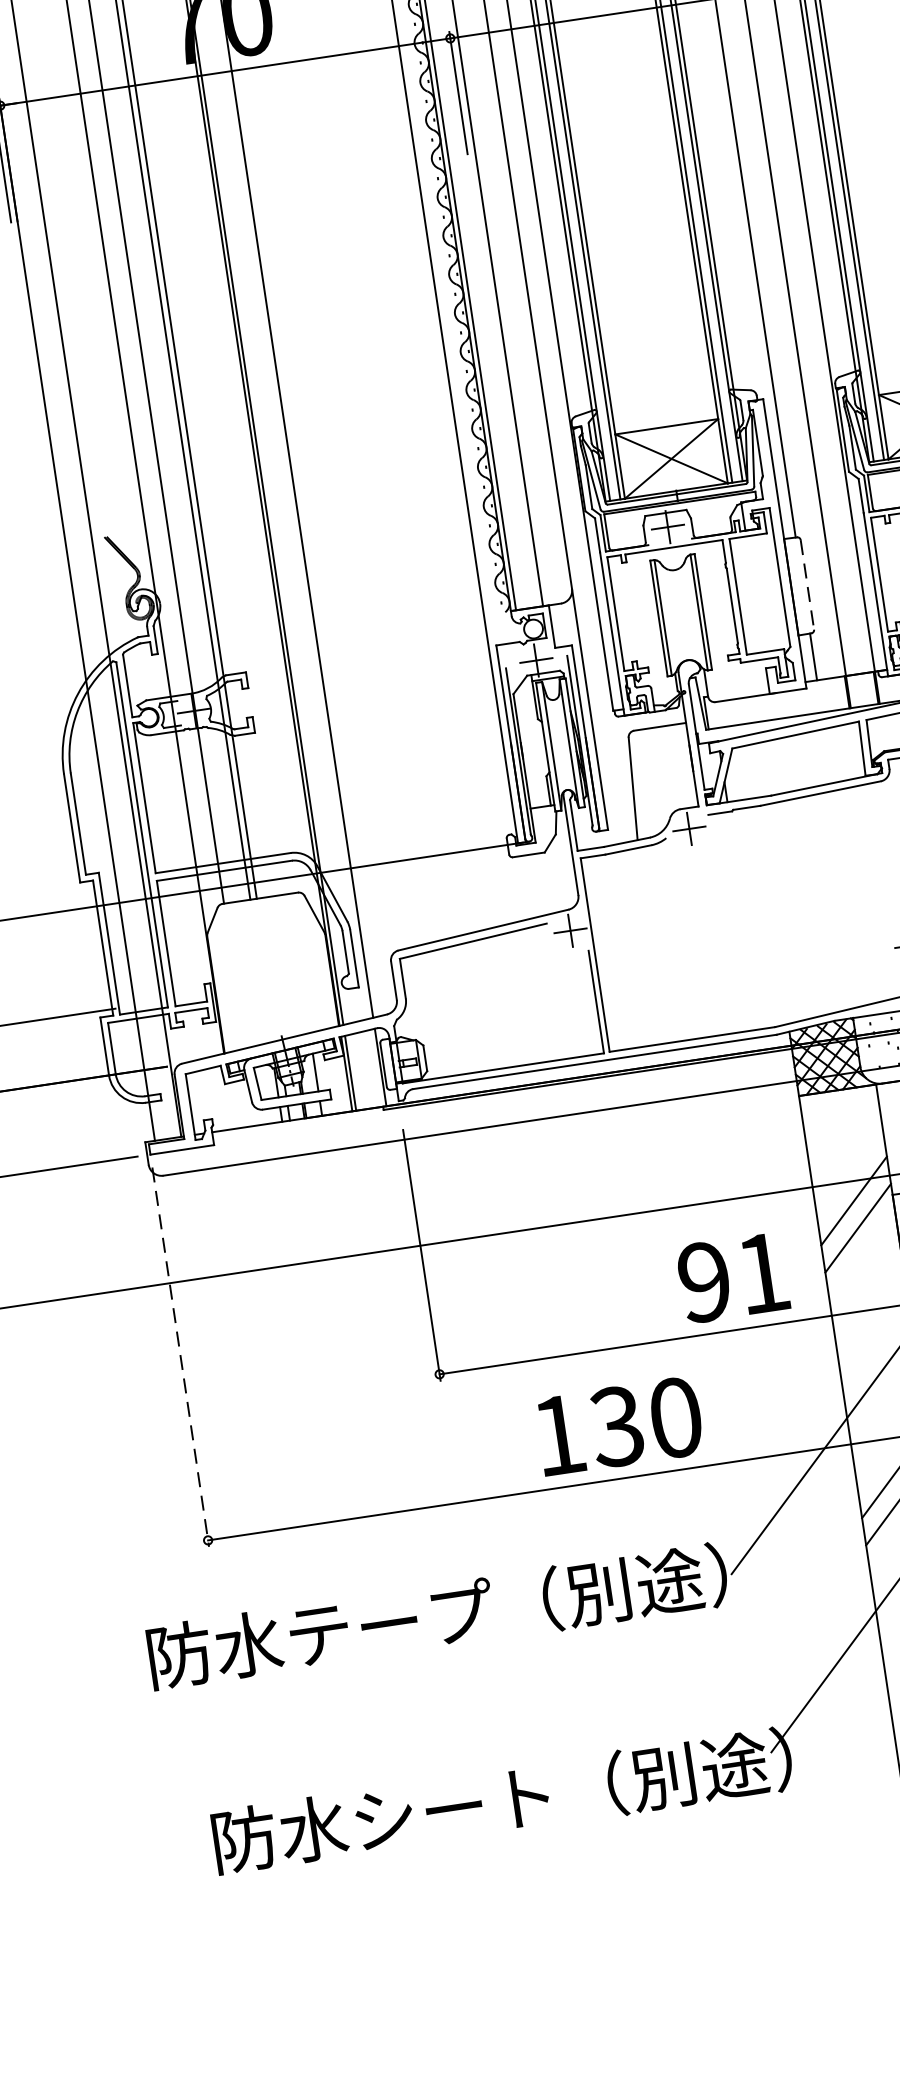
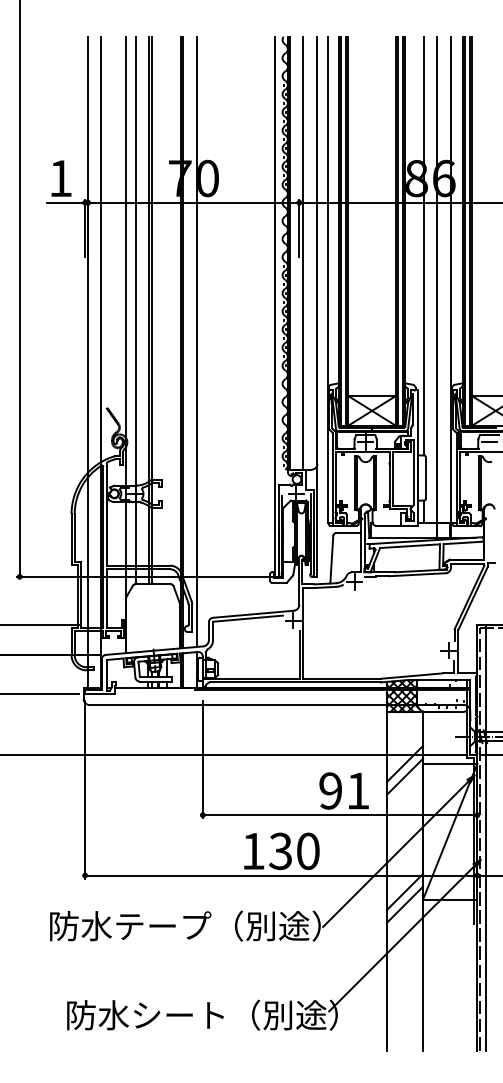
line: (806, 585) -> (425, 478), dashed -> solid
line: (181, 1359) -> (85, 790), dashed -> solid

